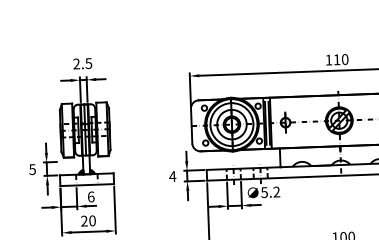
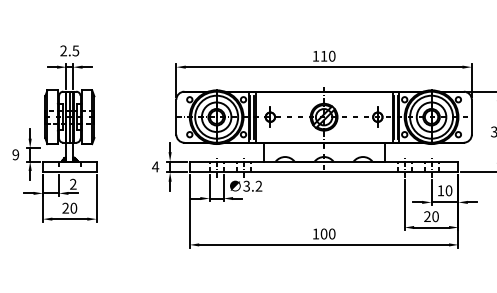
text: (32, 169) -> (15, 154), 5 -> 9
text: (264, 191) -> (246, 185), 5.2 -> 3.2
text: (91, 196) -> (73, 183), 6 -> 2

